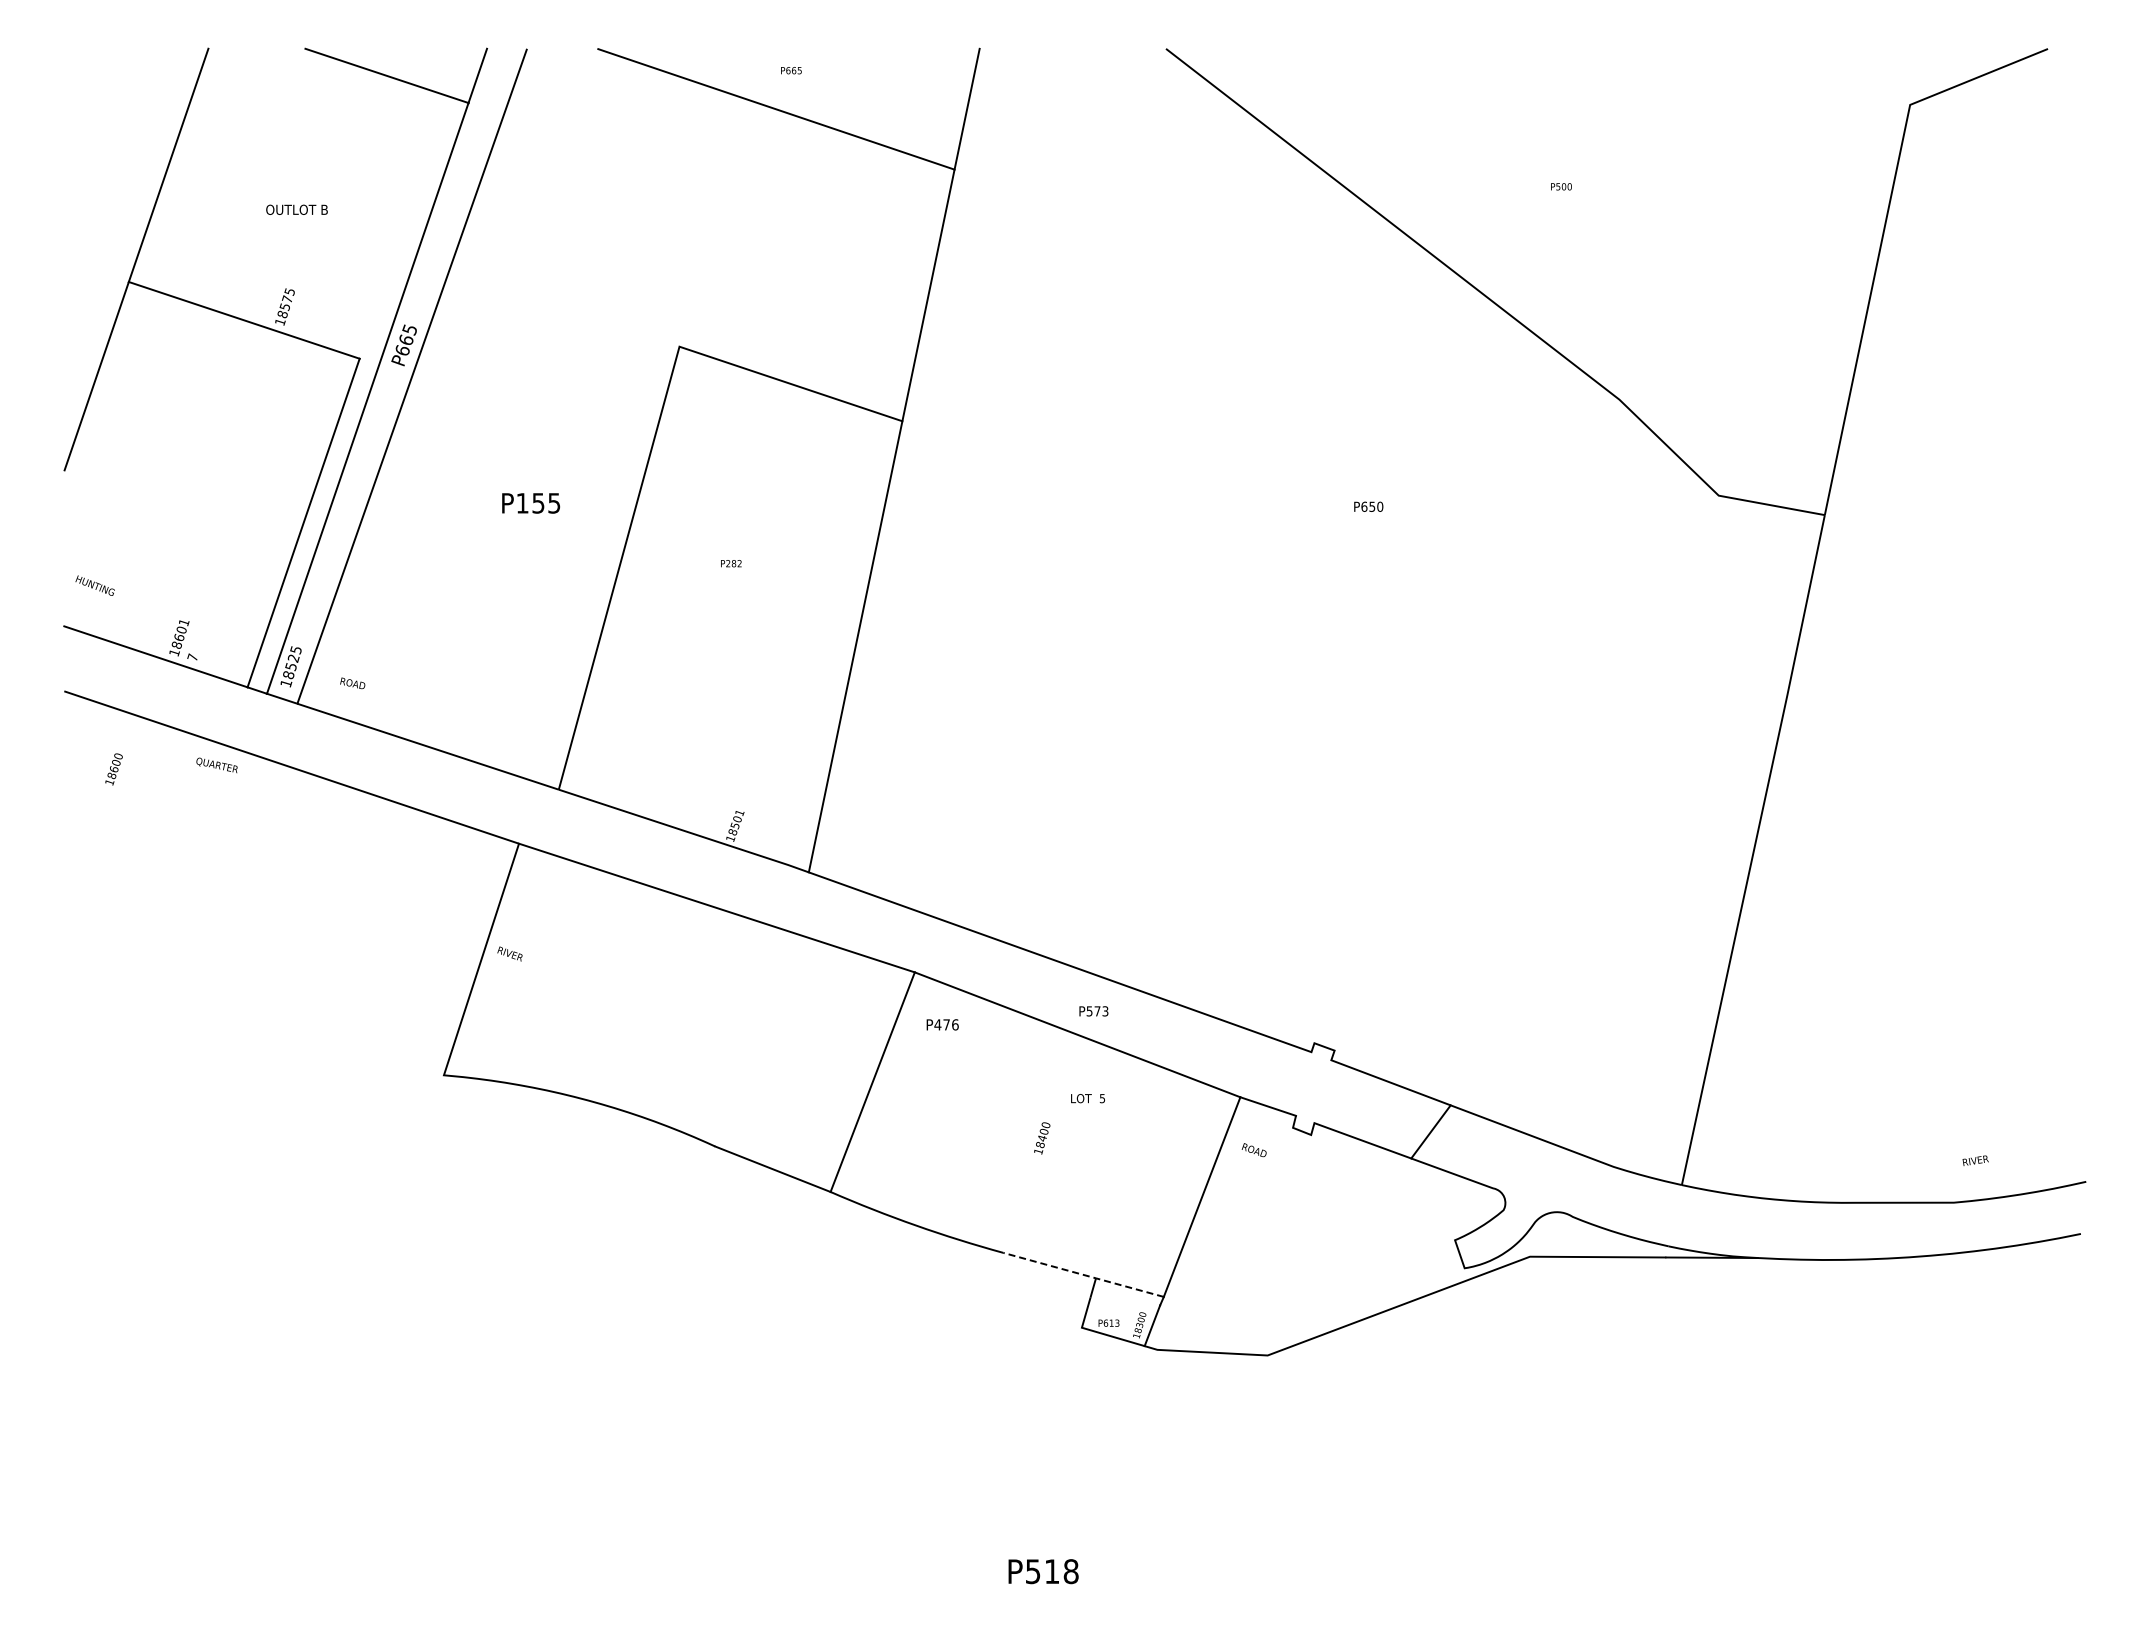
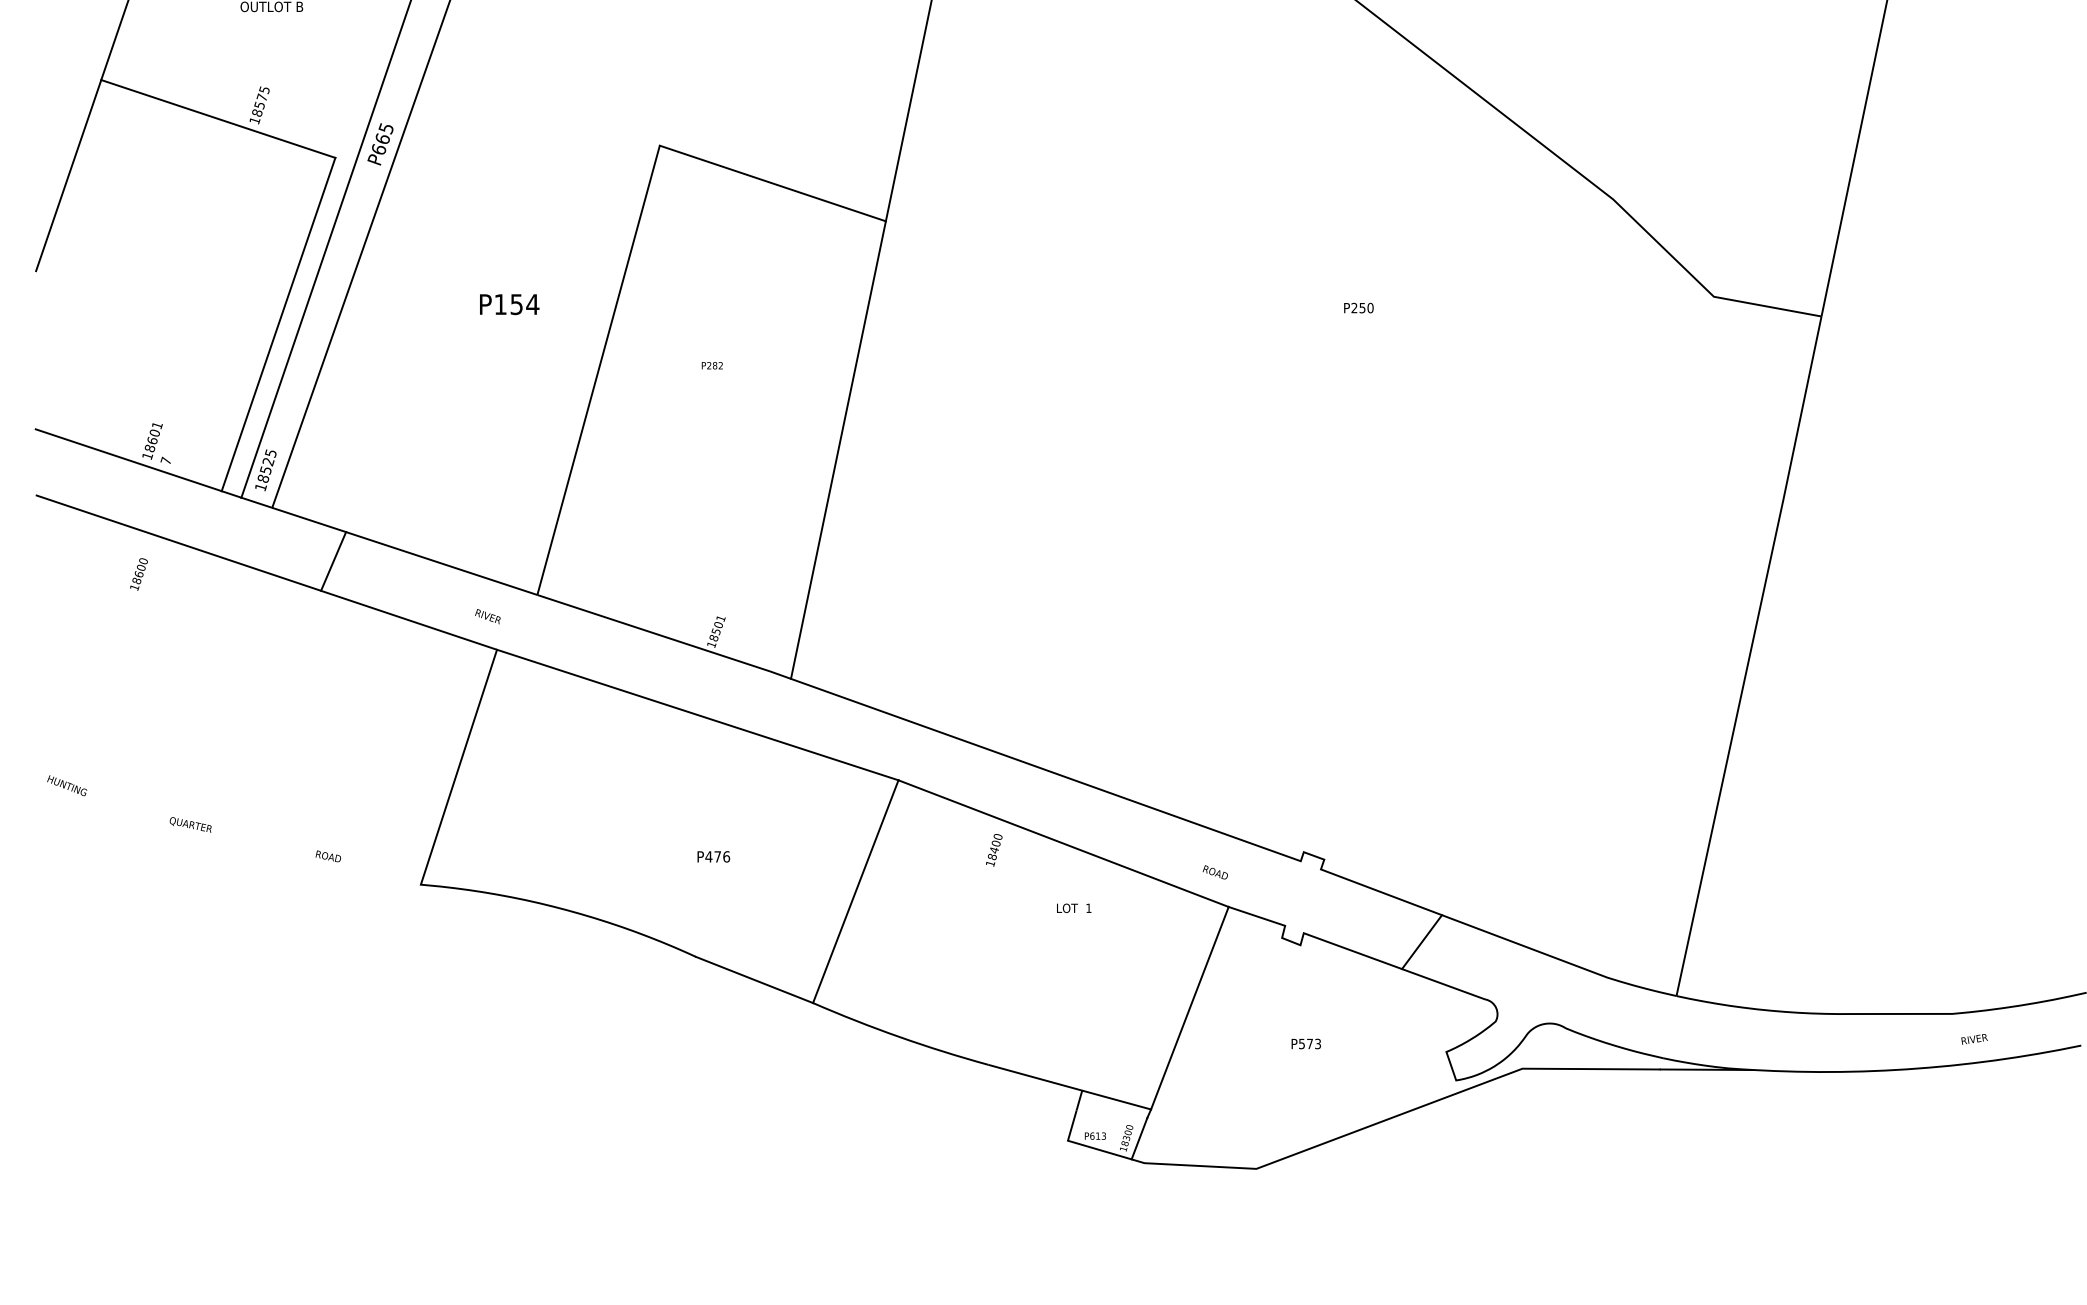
text: (553, 503) -> (531, 304), P155 -> P154
text: (1364, 506) -> (1354, 307), P650 -> P250
text: (94, 585) -> (66, 785), moved
text: (352, 683) -> (328, 856), moved
line: (357, 756) -> (333, 561), added
text: (216, 765) -> (190, 825), moved
text: (113, 769) -> (138, 574), moved
text: (509, 953) -> (487, 616), moved
text: (1093, 1011) -> (1305, 1044), moved
text: (942, 1024) -> (713, 856), moved
text: (1102, 1098) -> (1088, 908), 5 -> 1
text: (1042, 1138) -> (994, 850), moved
text: (1253, 1150) -> (1214, 872), moved
text: (1975, 1160) -> (1974, 1039), moved
line: (1083, 1274) -> (1069, 1086), dashed -> solid

